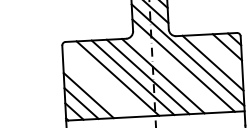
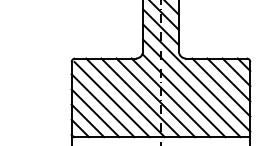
line: (219, 54) -> (228, 79), added
line: (175, 73) -> (183, 95), added
line: (104, 80) -> (111, 99), added
line: (95, 87) -> (102, 105), added

